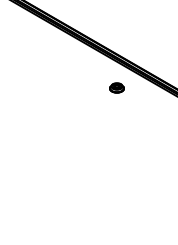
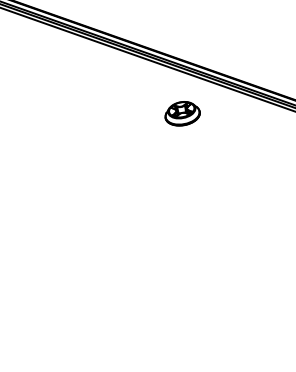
part: (116, 87) -> (181, 113), size x1.43

